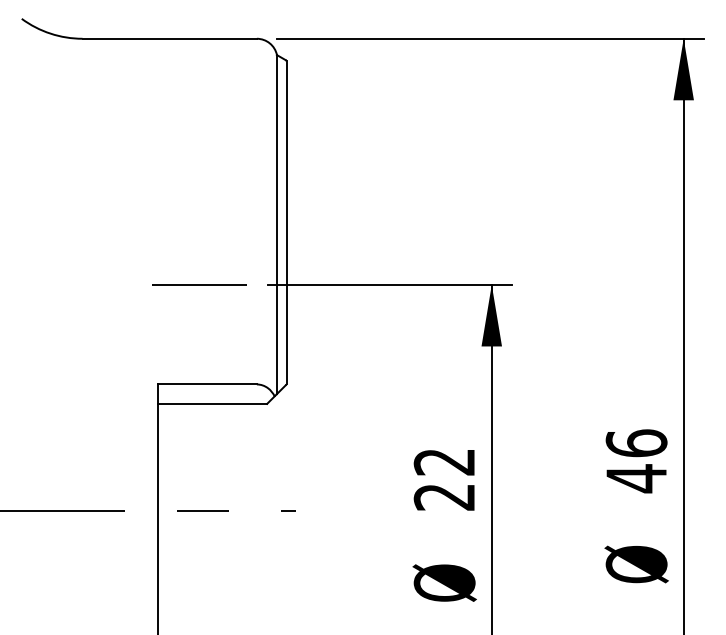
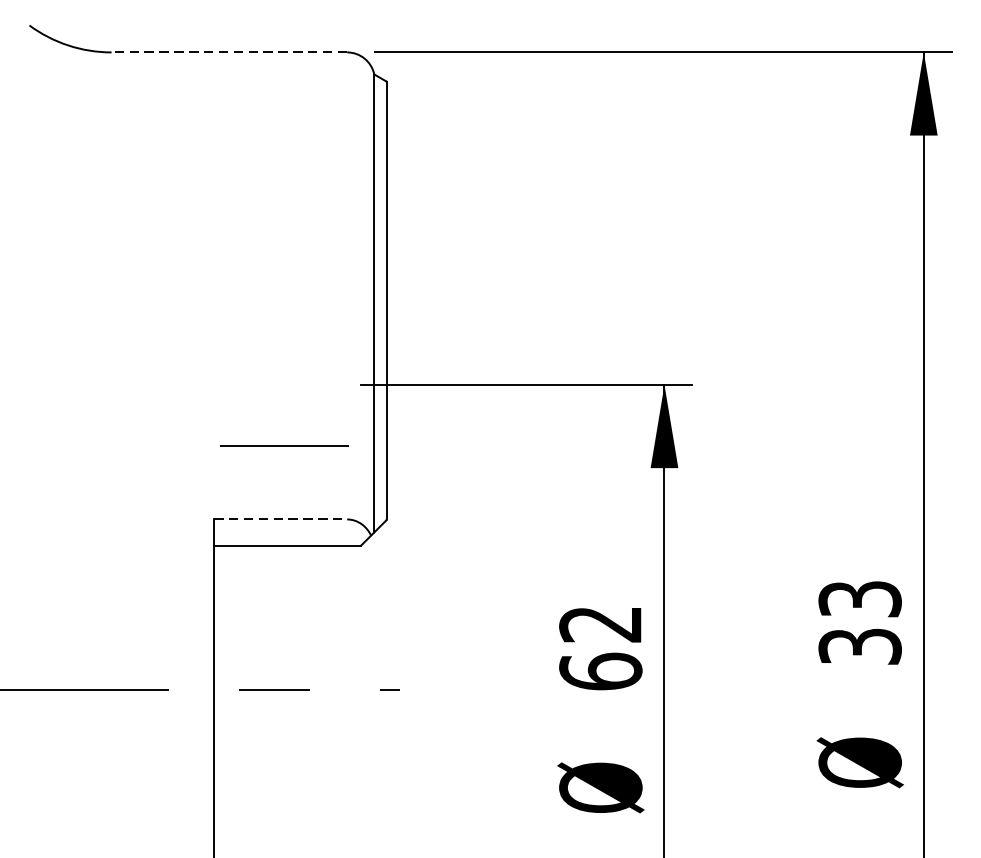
line: (169, 38) -> (229, 52), solid -> dashed
line: (199, 284) -> (284, 445), moved
line: (208, 384) -> (281, 519), solid -> dashed
text: (636, 461) -> (860, 623), 46 -> 33
text: (444, 496) -> (600, 670), 22 -> 62

